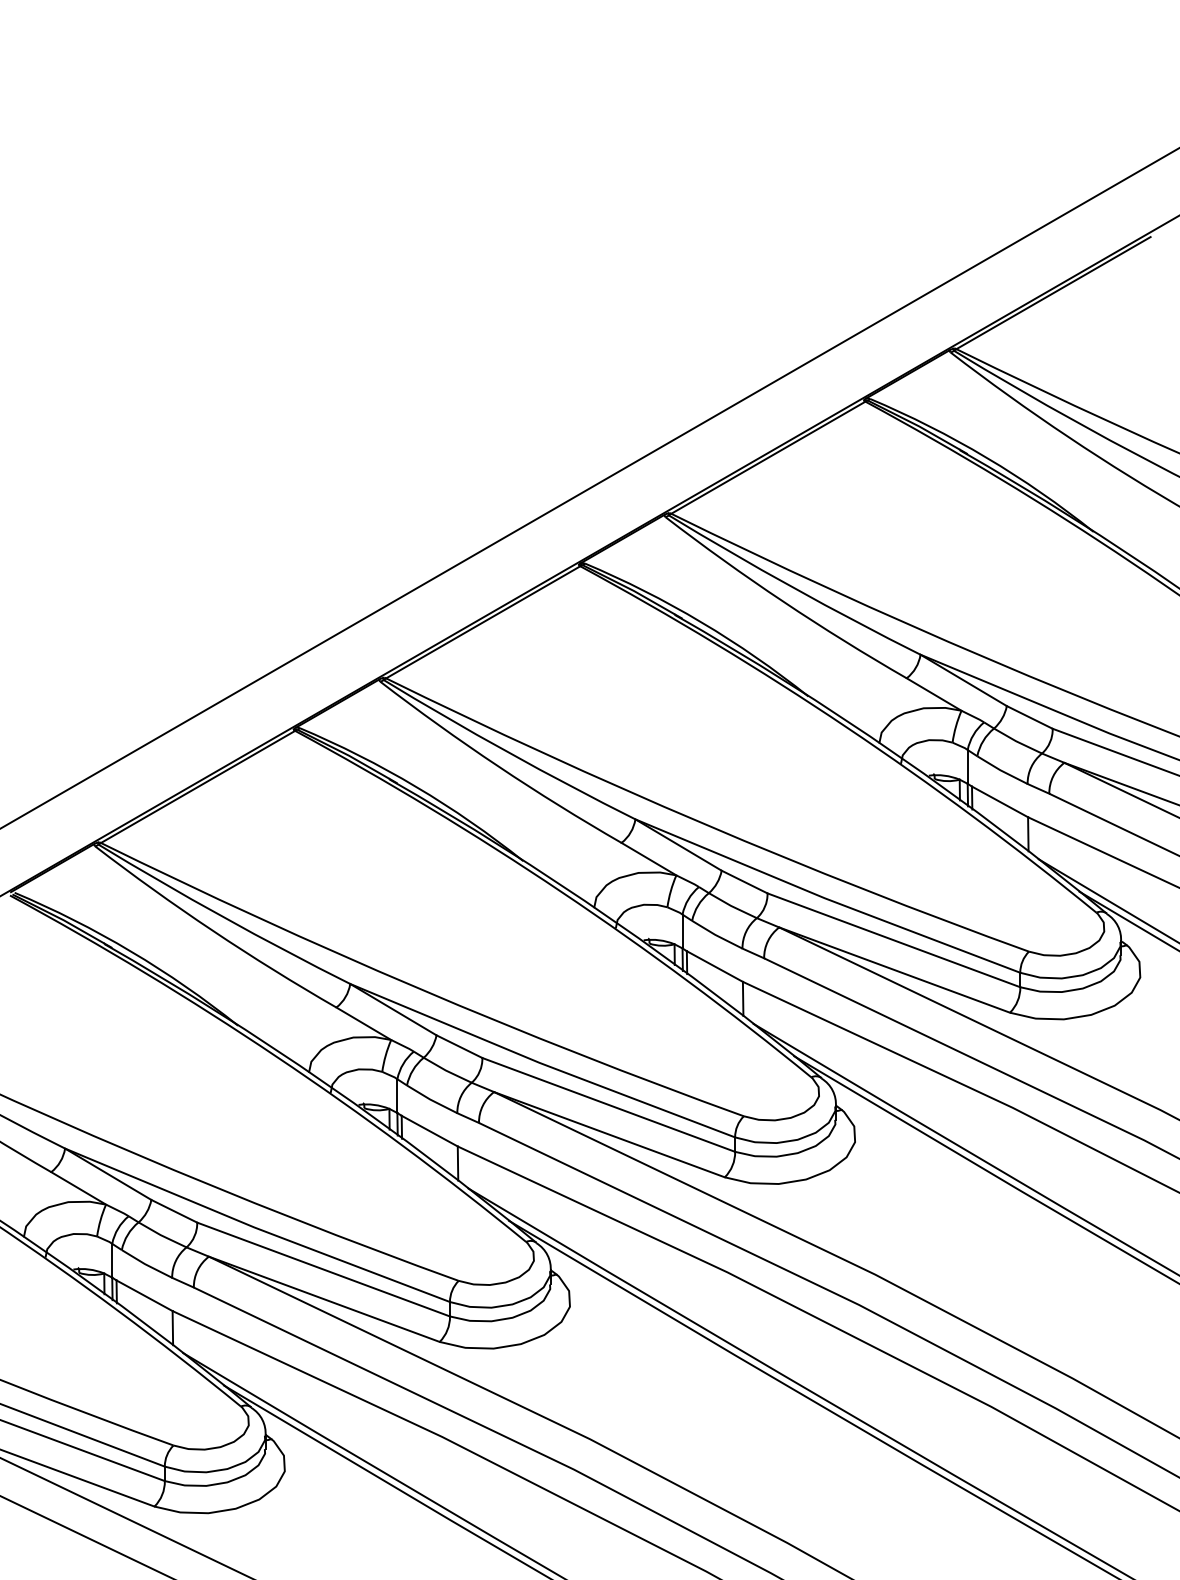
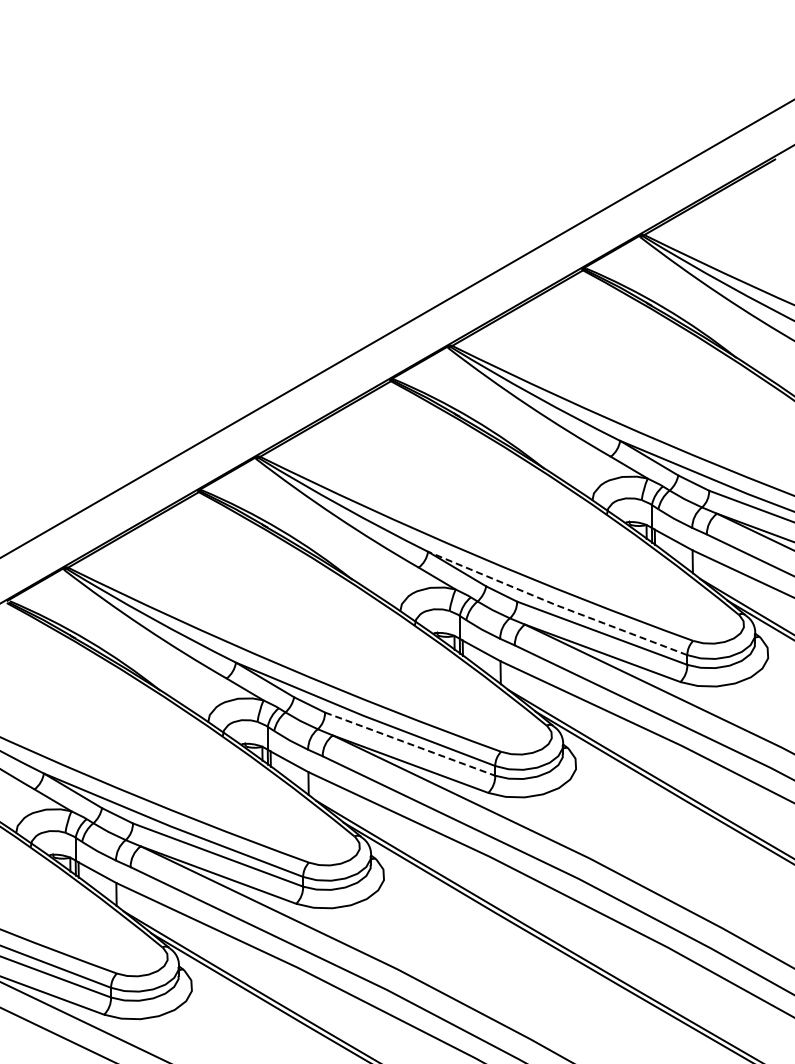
line: (826, 899) -> (556, 605), solid -> dashed
line: (609, 1105) -> (410, 744), solid -> dashed

